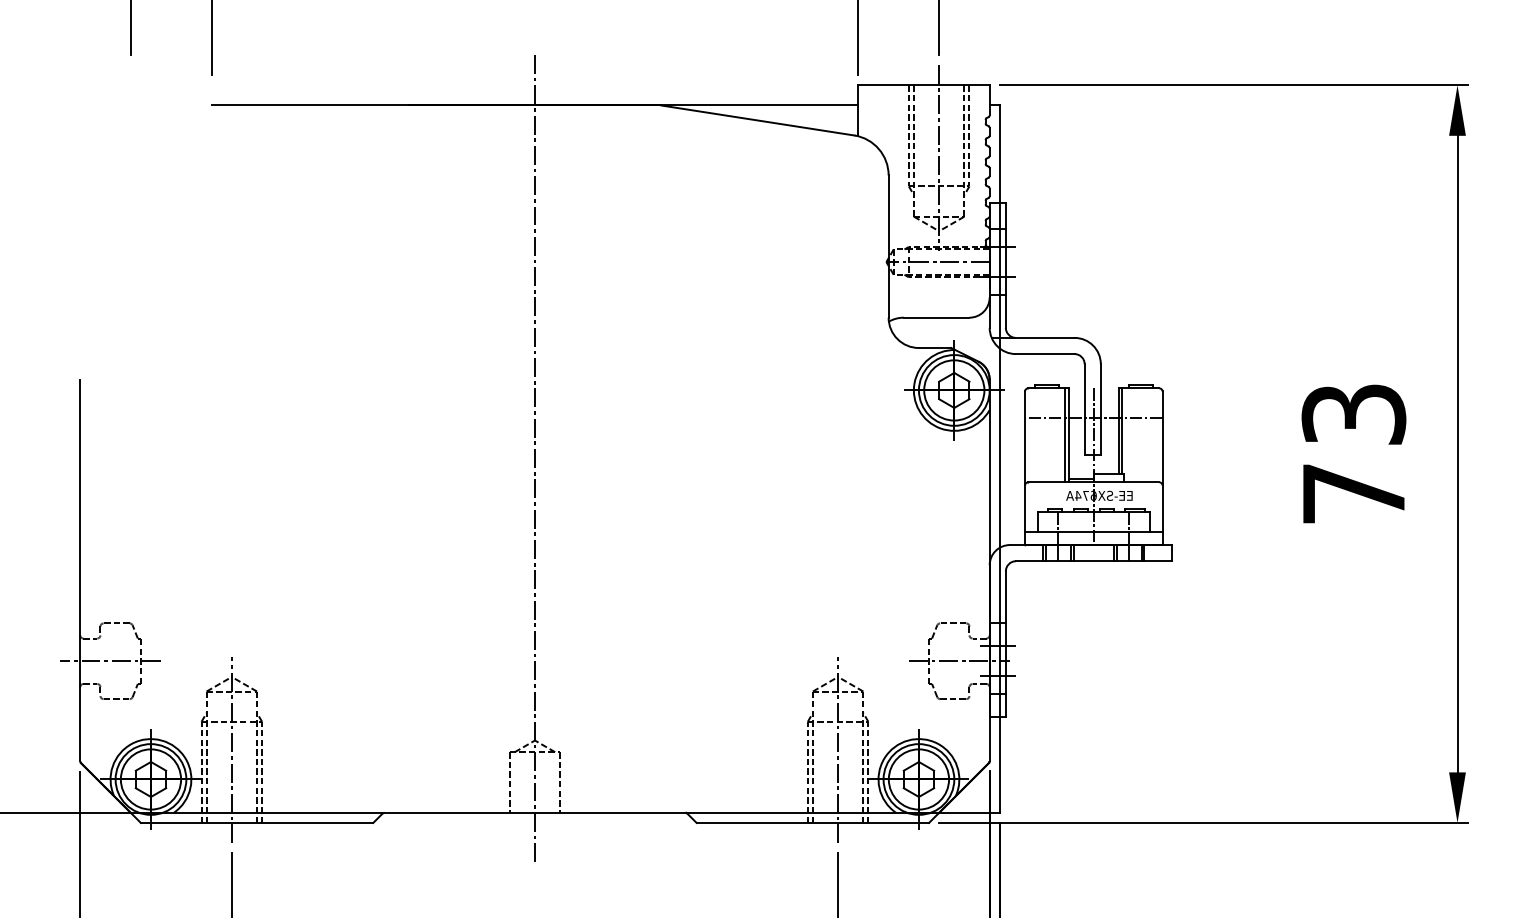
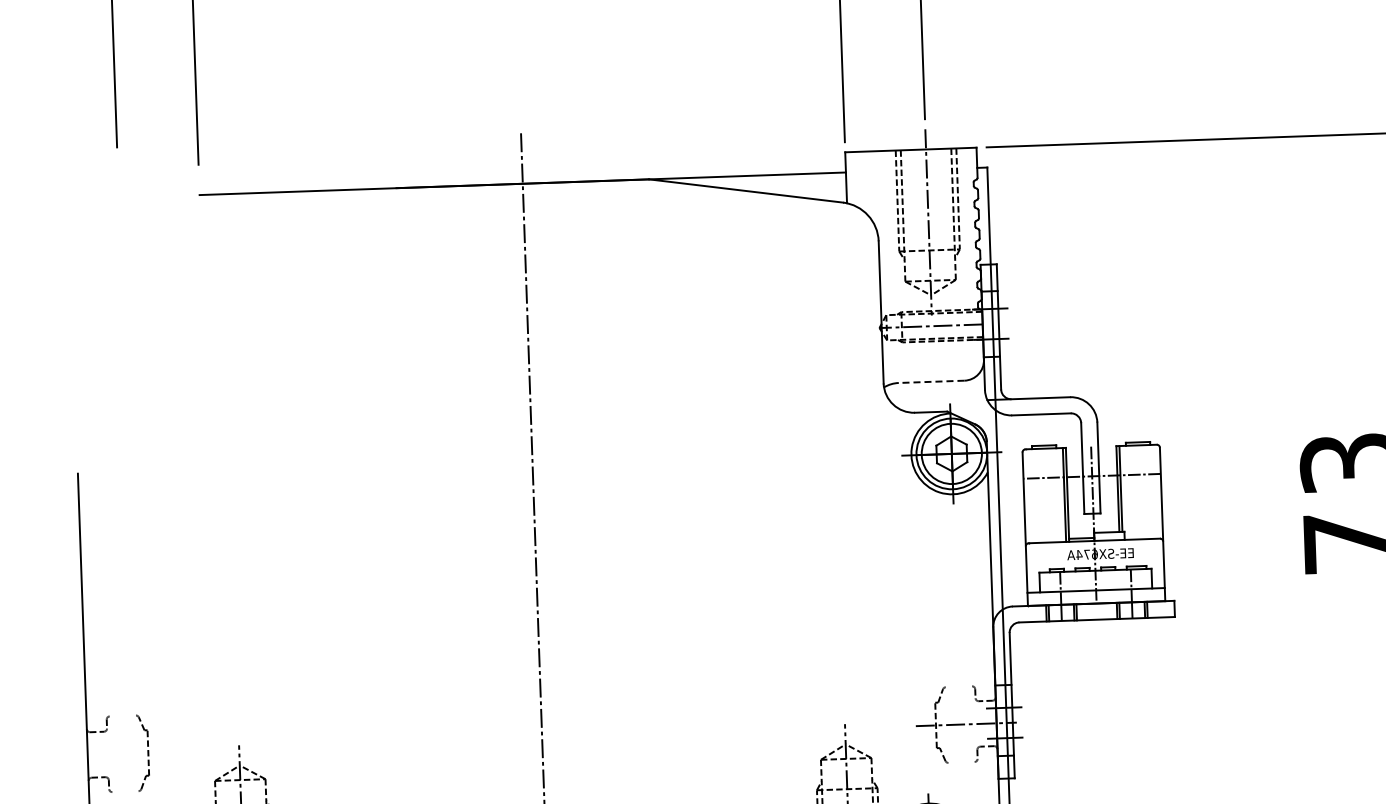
line: (936, 317) -> (931, 381), solid -> dashed
line: (116, 623) -> (122, 716), removed
line: (953, 623) -> (959, 686), removed
line: (110, 661) -> (117, 754), removed
line: (116, 699) -> (125, 792), removed
line: (953, 699) -> (961, 762), removed

